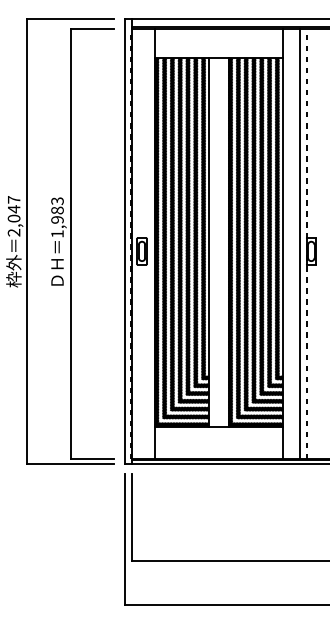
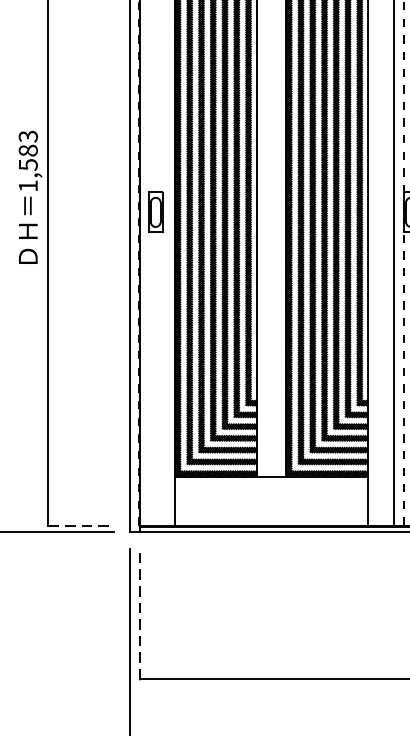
text: (57, 219) -> (28, 164), 1,983 -> 1,583
line: (92, 459) -> (81, 526), solid -> dashed
line: (131, 517) -> (139, 613), solid -> dashed

